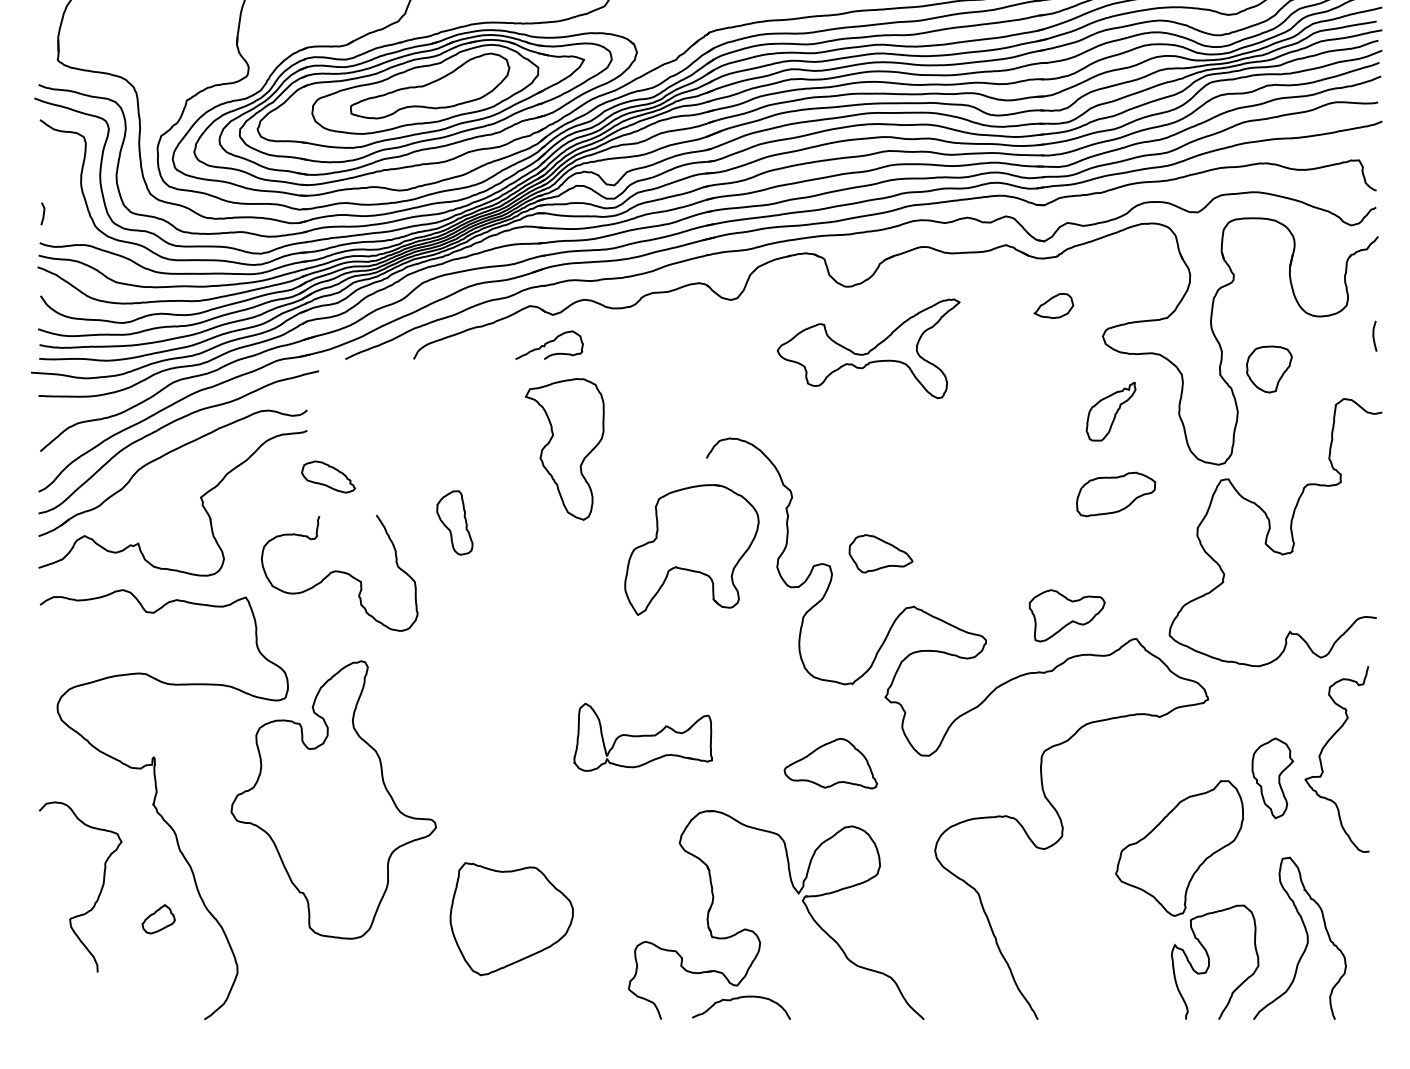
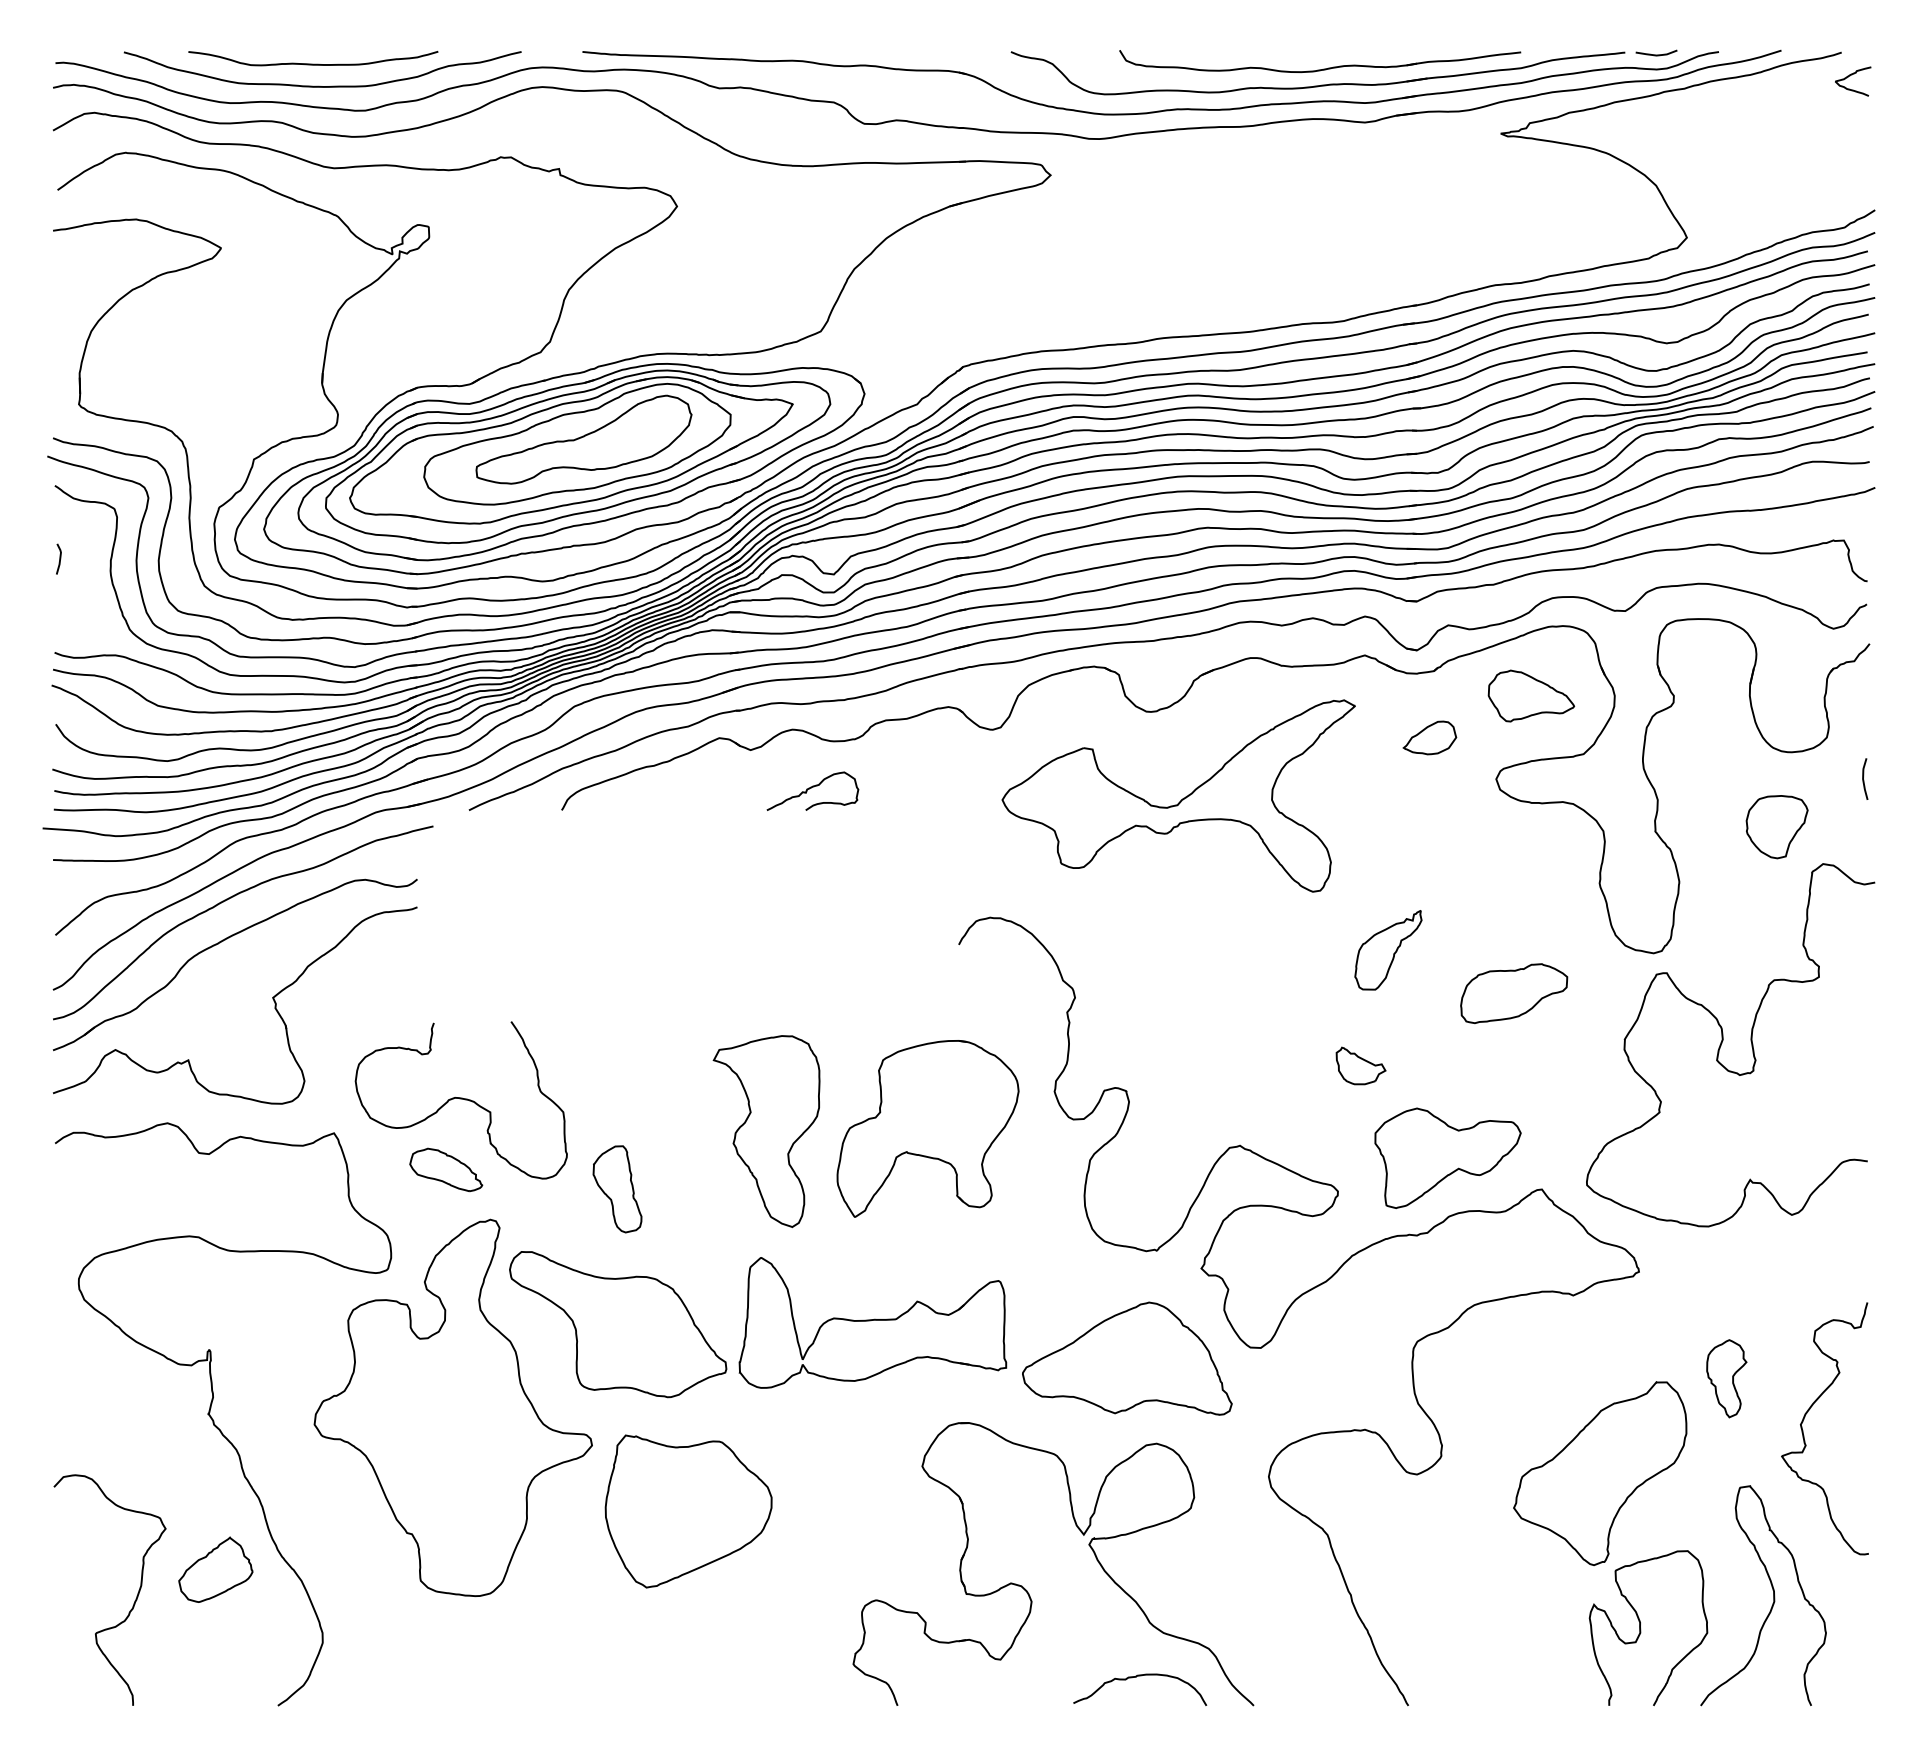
line: (43, 213) -> (59, 558), moved
curve: (548, 343) -> (811, 788), moved
part: (868, 348) -> (1178, 795), size x1.43
part: (1268, 369) -> (1776, 827), moved
part: (1111, 411) -> (1388, 950), moved
part: (564, 449) -> (766, 1131), moved
part: (328, 476) -> (446, 1169), moved
part: (454, 523) -> (617, 1189), moved
part: (1002, 547) -> (1360, 1065), added
part: (691, 549) -> (927, 1128), moved
part: (881, 553) -> (1531, 695), moved
part: (1066, 615) -> (1447, 1157), size x1.43
part: (642, 736) -> (872, 1322), size x1.43
part: (455, 738) -> (618, 1324), added
curve: (1321, 760) -> (1803, 1430), moved
part: (830, 763) -> (1127, 1358), size x1.67
part: (1272, 778) -> (1726, 1378), size x0.71
curve: (98, 894) -> (134, 1600), moved
part: (158, 919) -> (215, 1569), size x1.67
part: (511, 919) -> (688, 1511), moved
curve: (738, 998) -> (1136, 1677), moved

